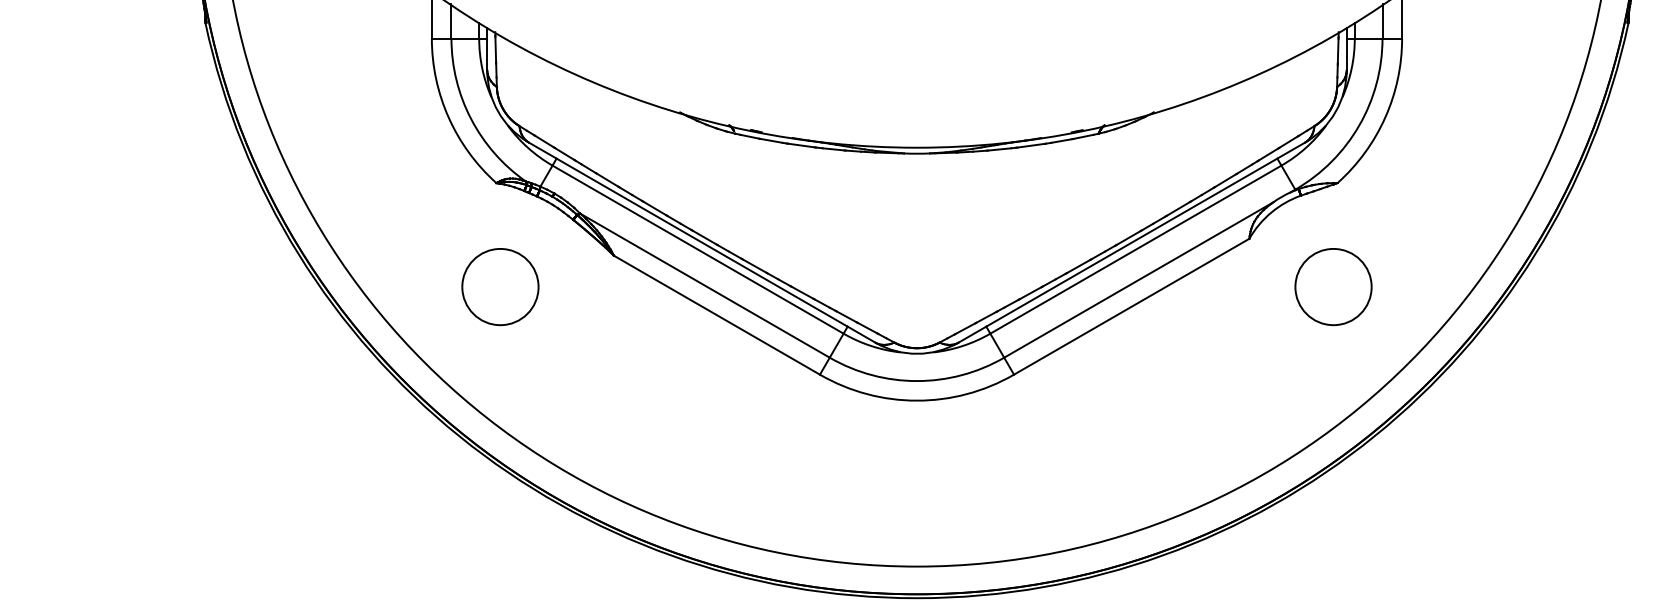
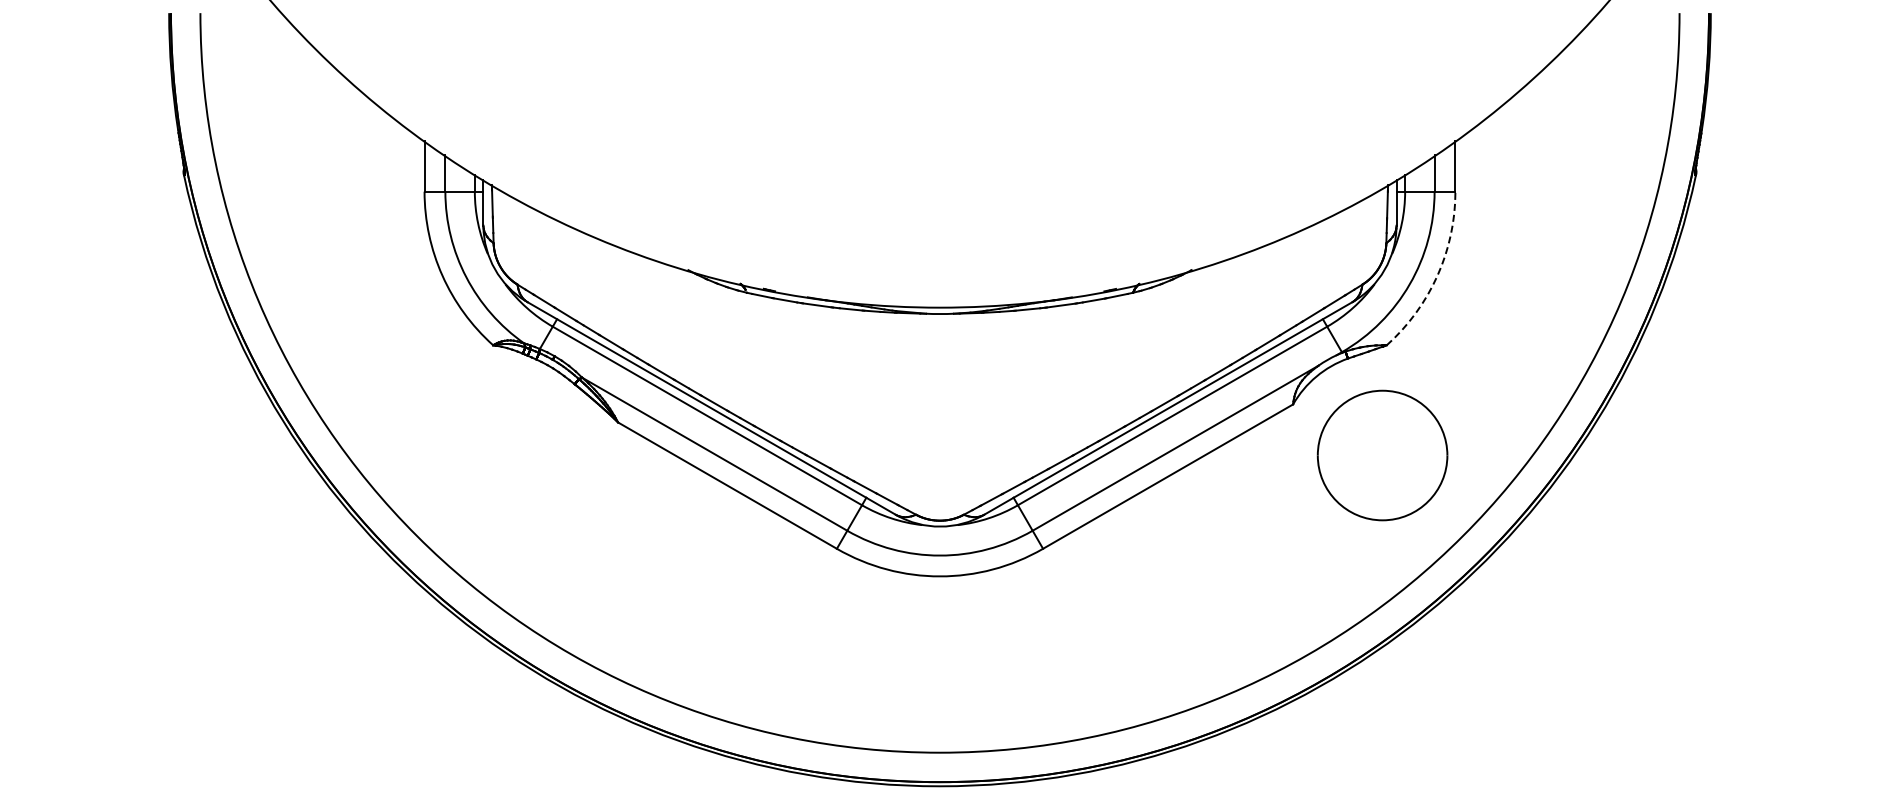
arc: (1385, 117) -> (1437, 275), solid -> dashed
part: (500, 286) -> (497, 455), removed
part: (1333, 286) -> (1382, 455), size x1.6

